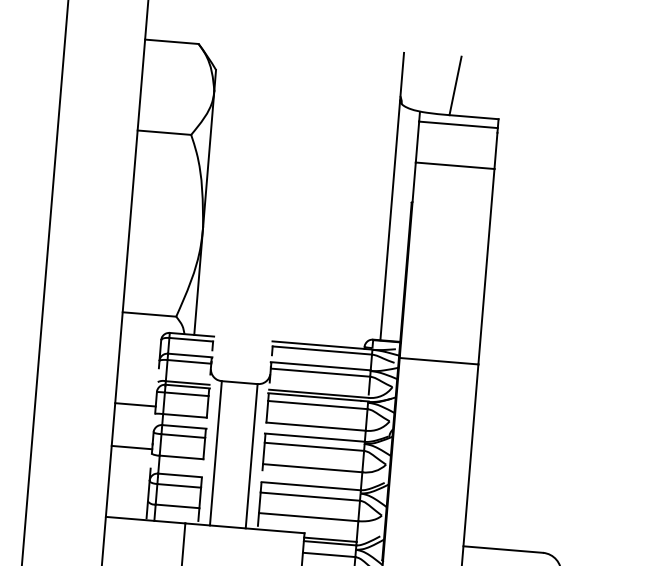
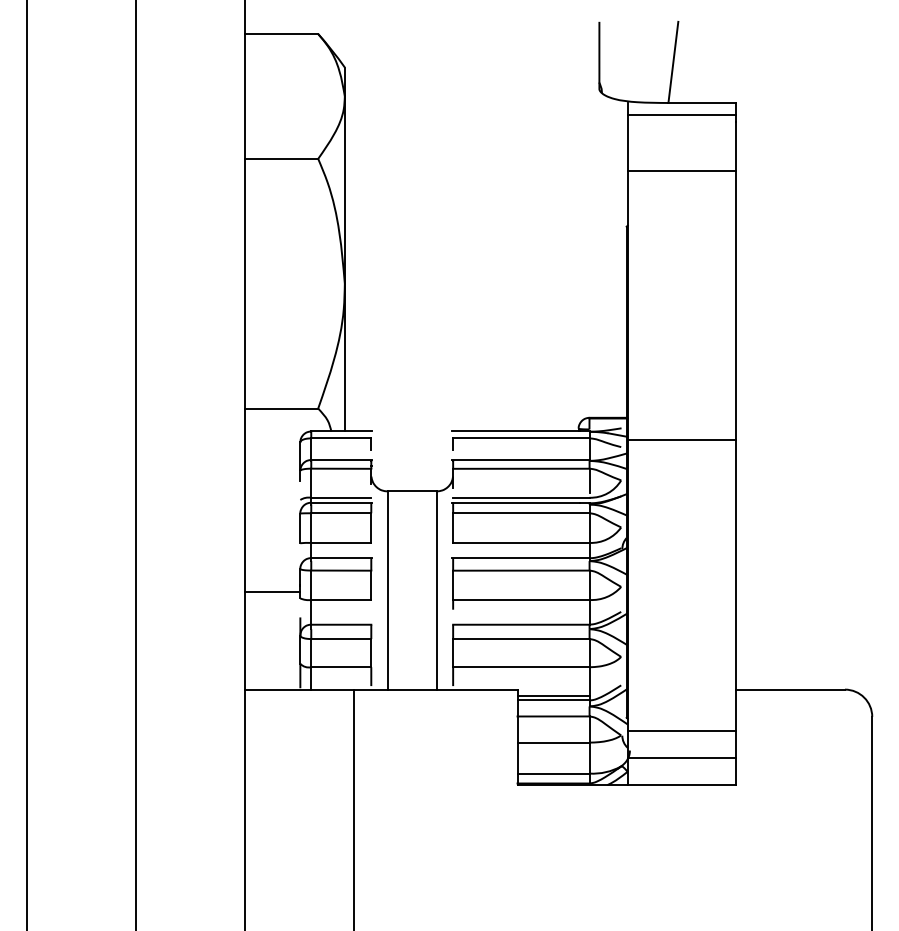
line: (390, 219) -> (599, 252), removed
line: (135, 404) -> (272, 533), removed

